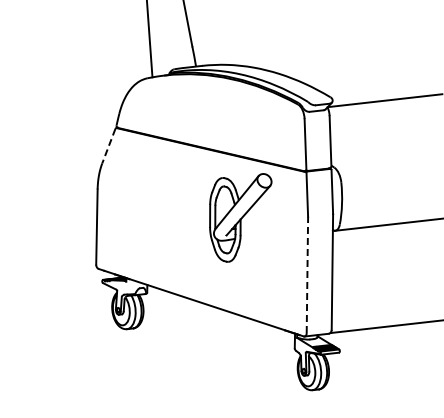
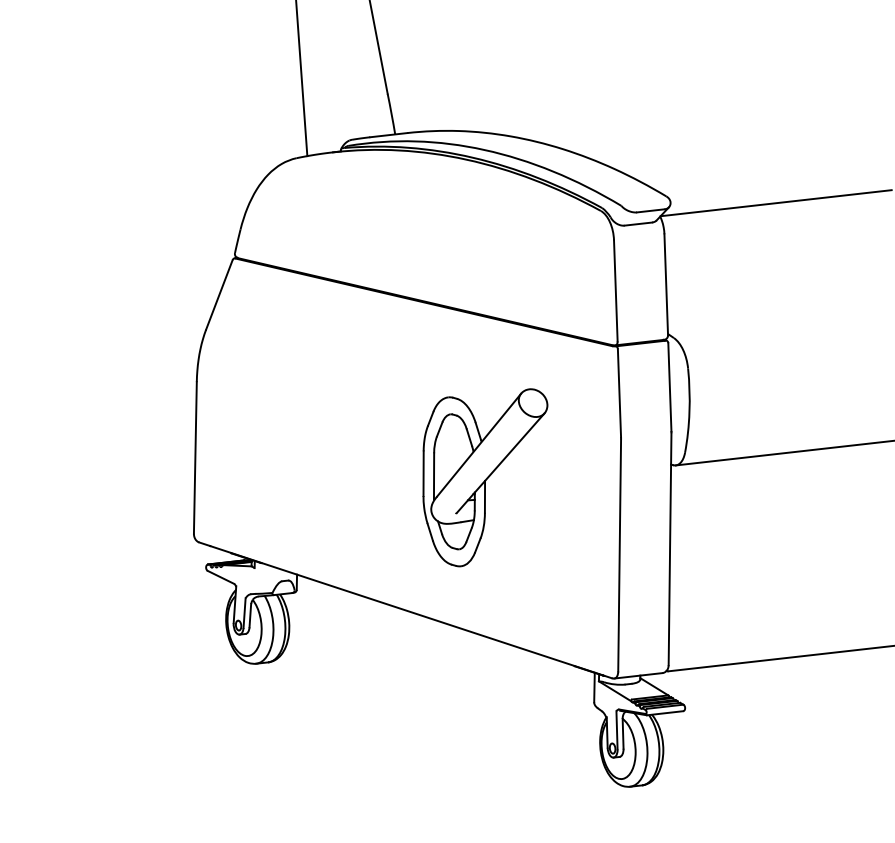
line: (108, 146) -> (218, 295), dashed -> solid
part: (240, 217) -> (484, 476), moved
line: (307, 275) -> (619, 555), dashed -> solid

